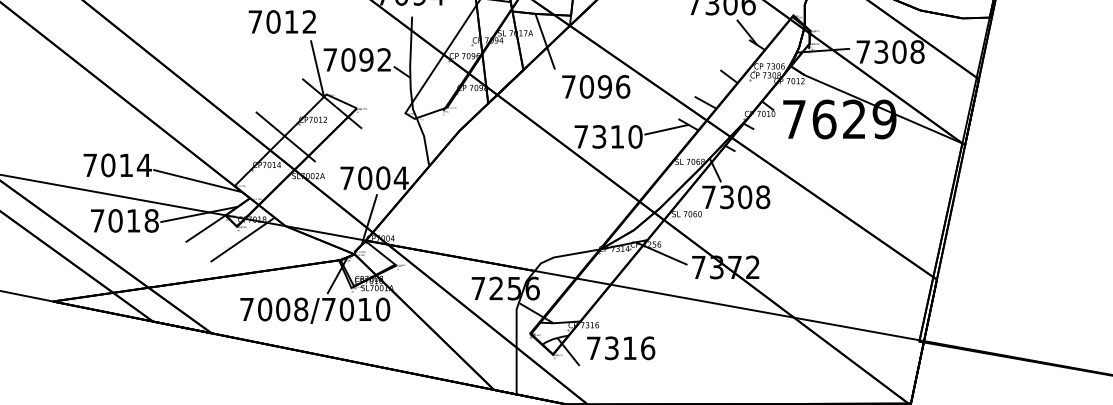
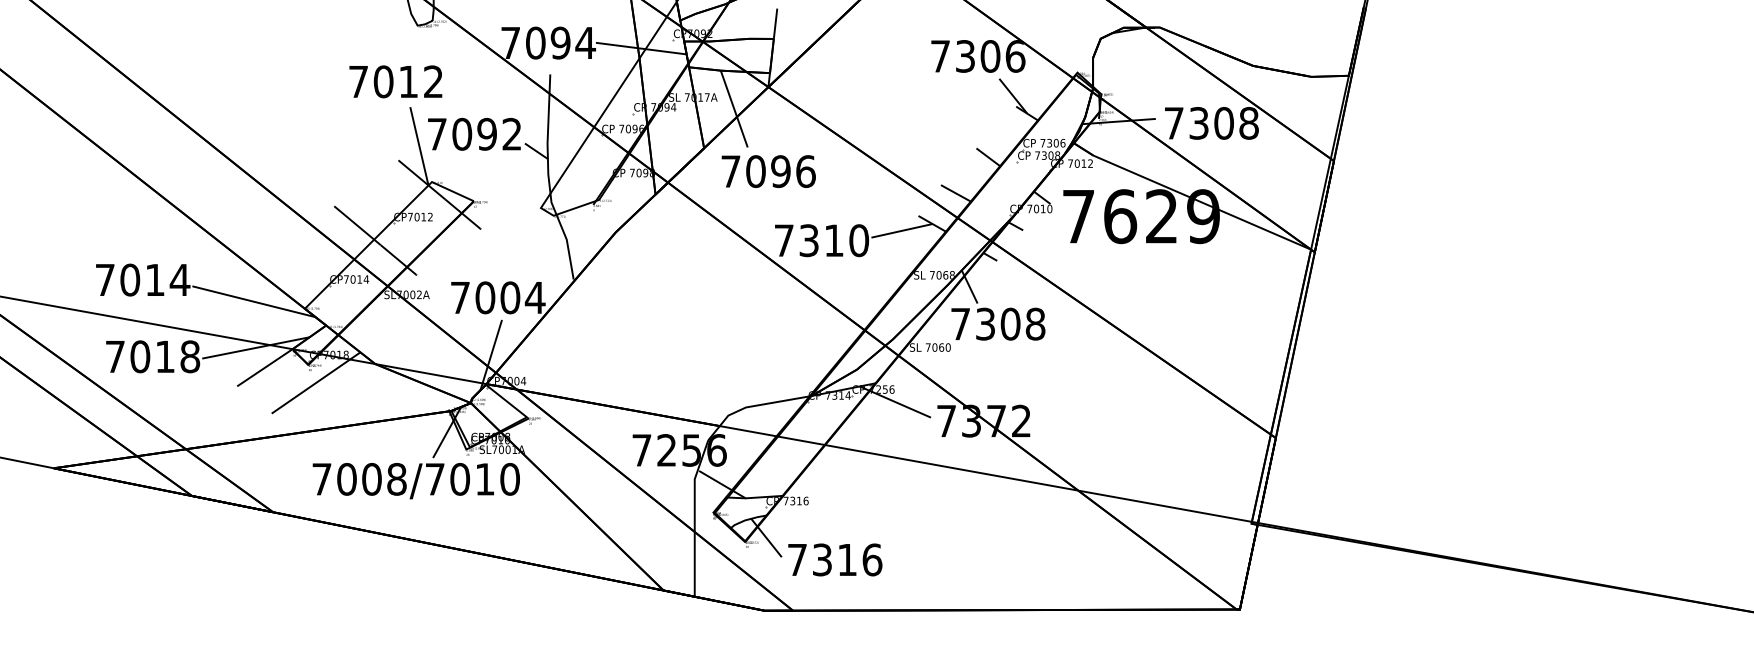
text: (282, 21) -> (395, 81), moved
text: (596, 86) -> (768, 171), moved
text: (621, 347) -> (835, 559), moved

